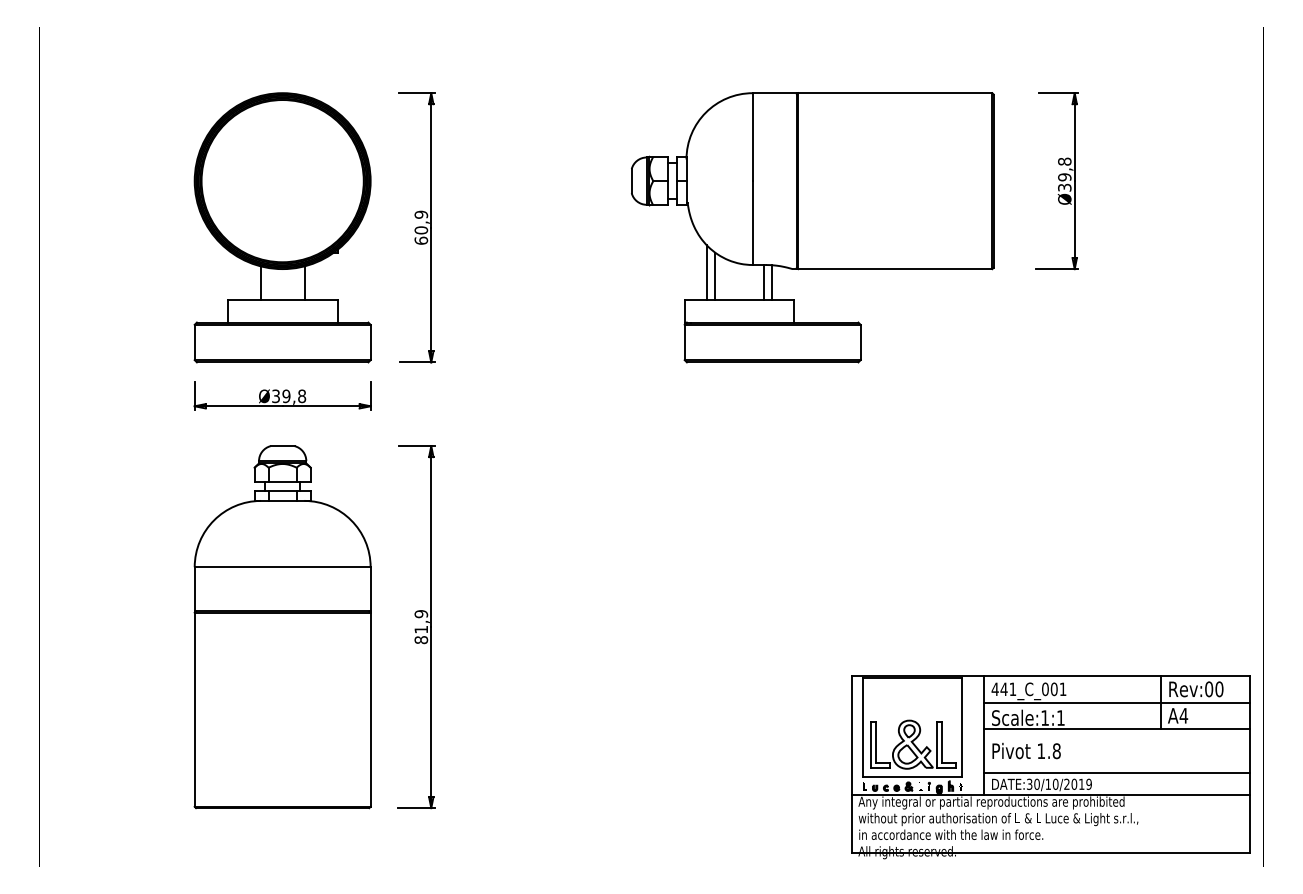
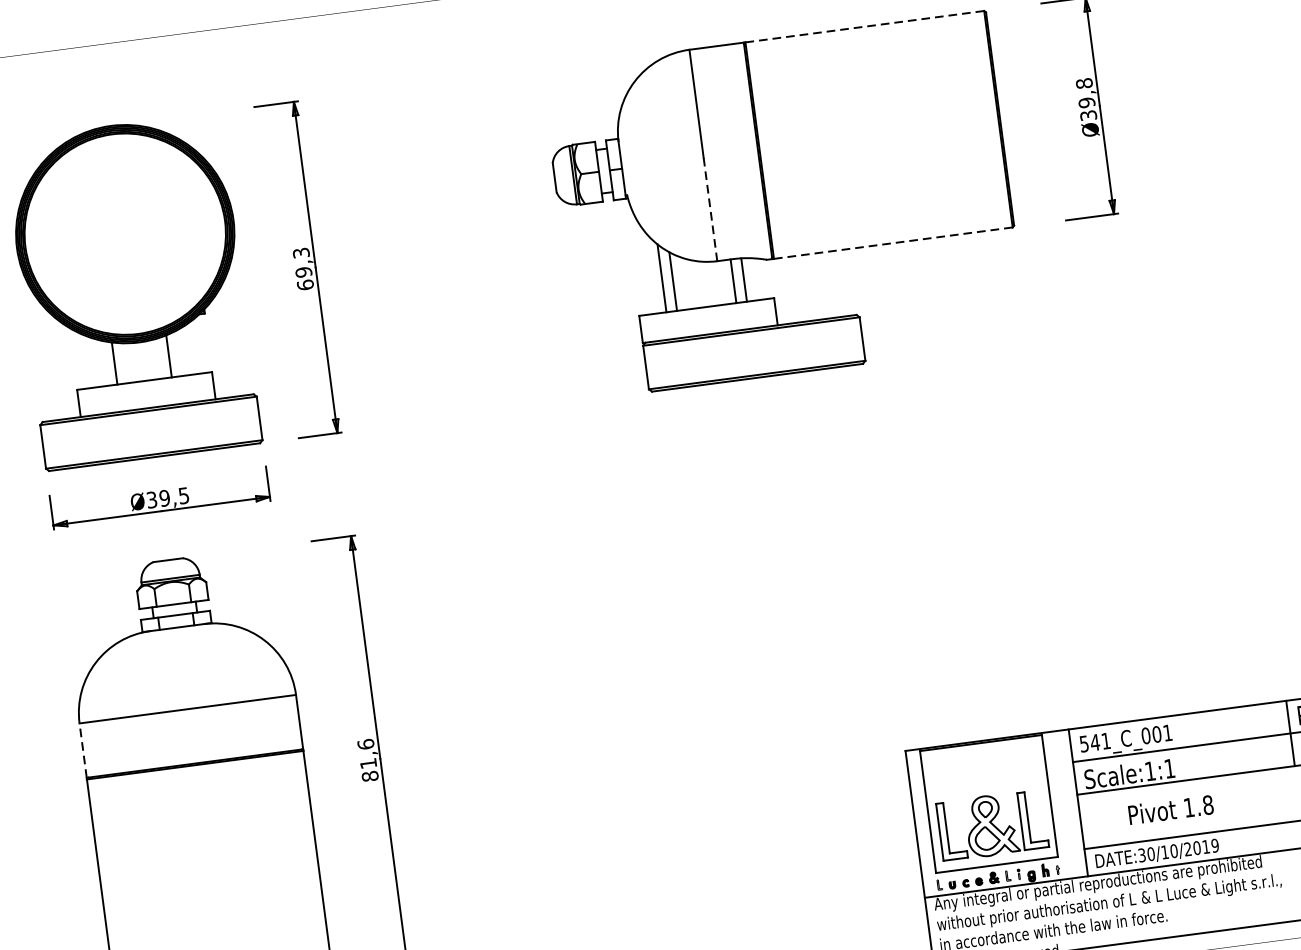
line: (895, 93) -> (865, 27), solid -> dashed
text: (421, 222) -> (302, 262), 60,9 -> 69,3
line: (752, 223) -> (710, 210), solid -> dashed
line: (895, 269) -> (893, 243), solid -> dashed
text: (302, 396) -> (184, 495), Ø39,8 -> Ø39,5
line: (194, 588) -> (82, 749), solid -> dashed
text: (421, 614) -> (366, 744), 81,9 -> 81,6
text: (994, 689) -> (1083, 744), 441_C_001 -> 541_C_001
text: (1026, 750) -> (1170, 809), moved

